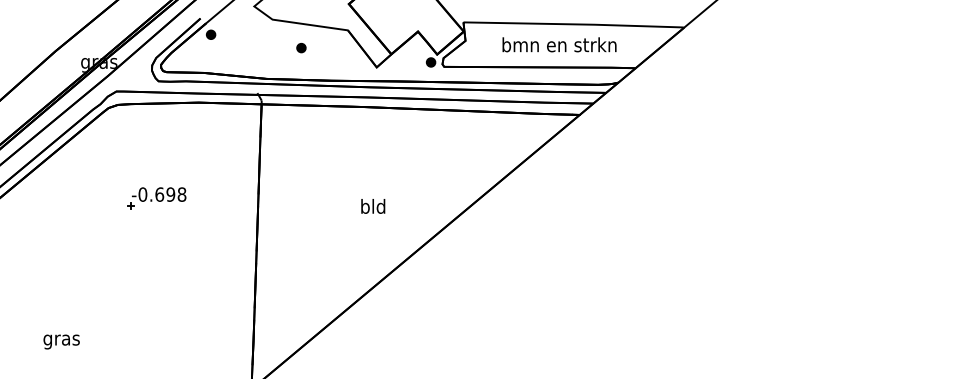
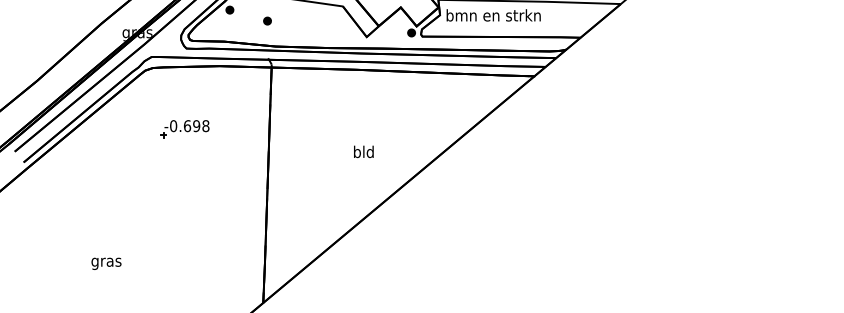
text: (559, 44) -> (493, 15), moved
part: (301, 47) -> (267, 20), moved
part: (156, 198) -> (184, 129), moved

